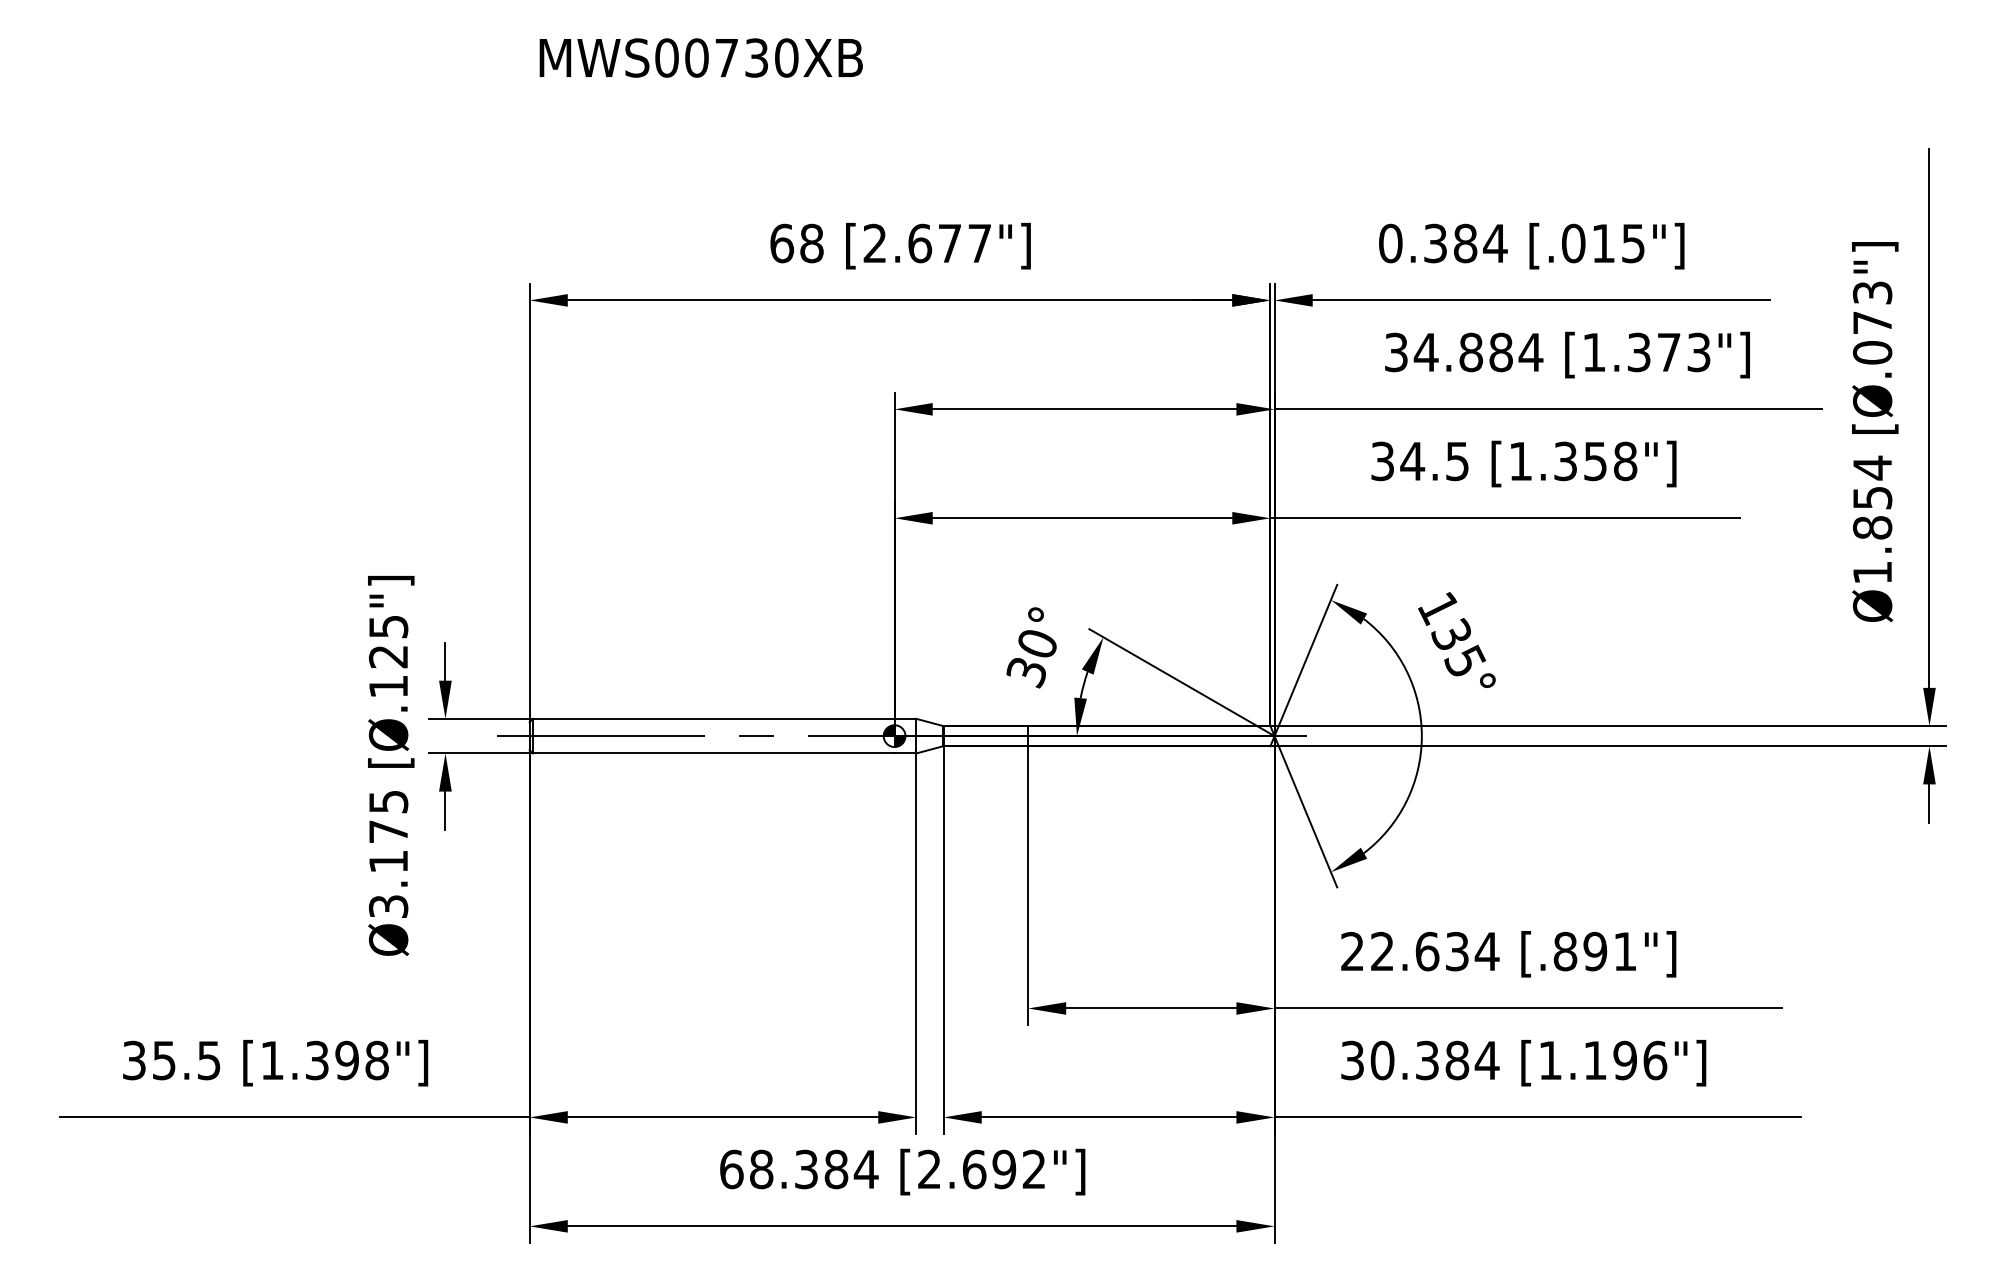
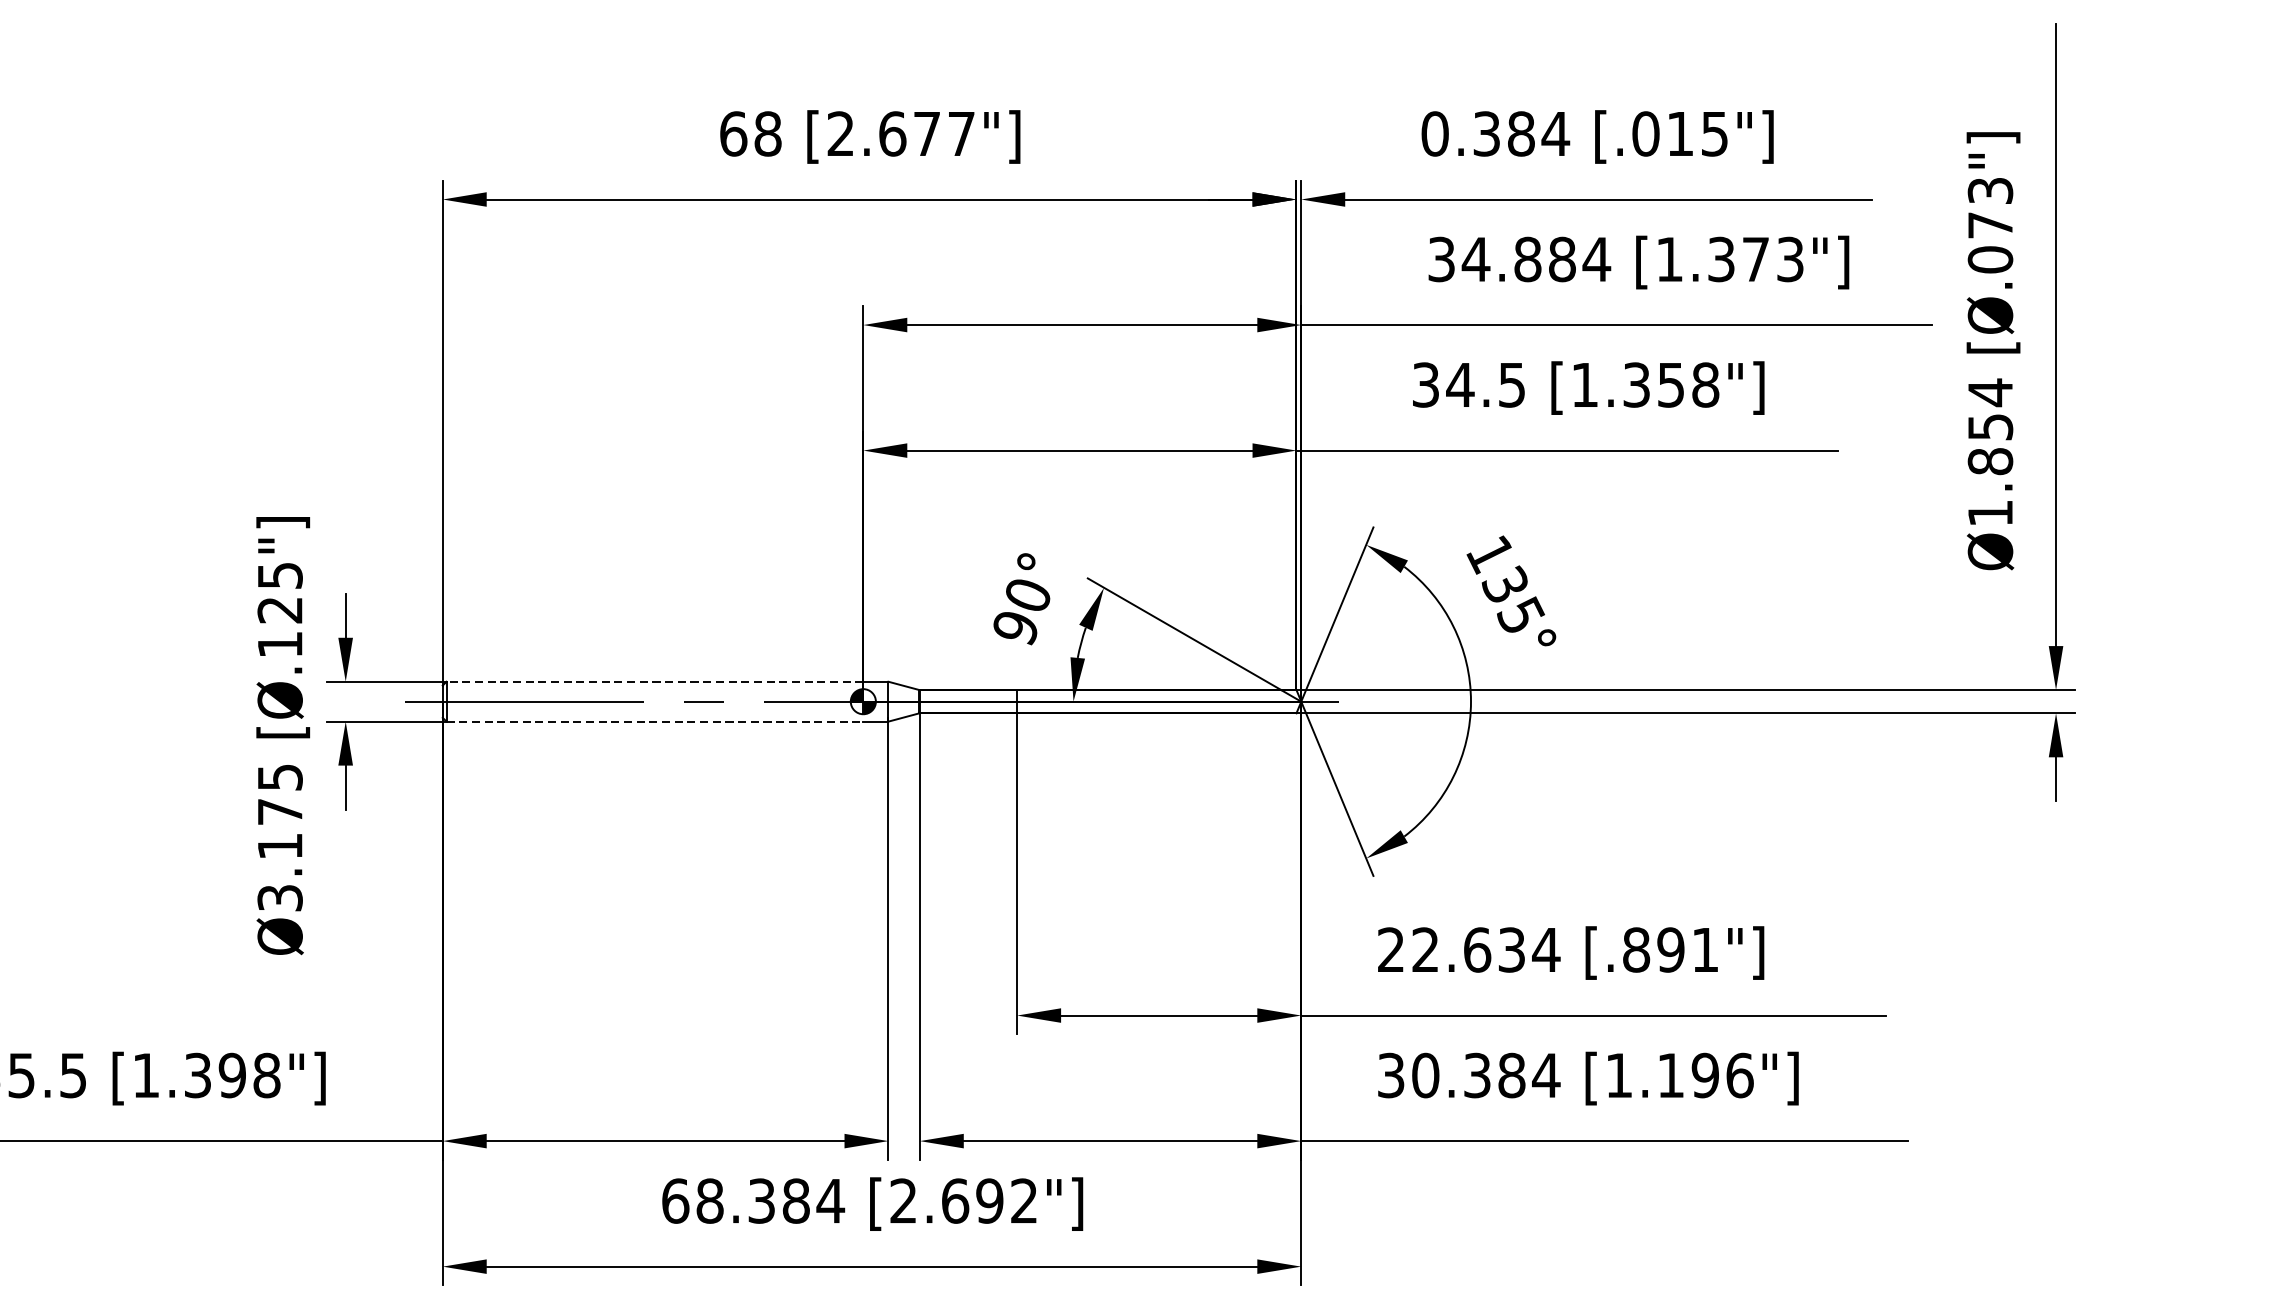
text: (1025, 673) -> (1014, 629), 30° -> 90°
line: (713, 718) -> (654, 681), solid -> dashed
line: (713, 753) -> (654, 721), solid -> dashed

